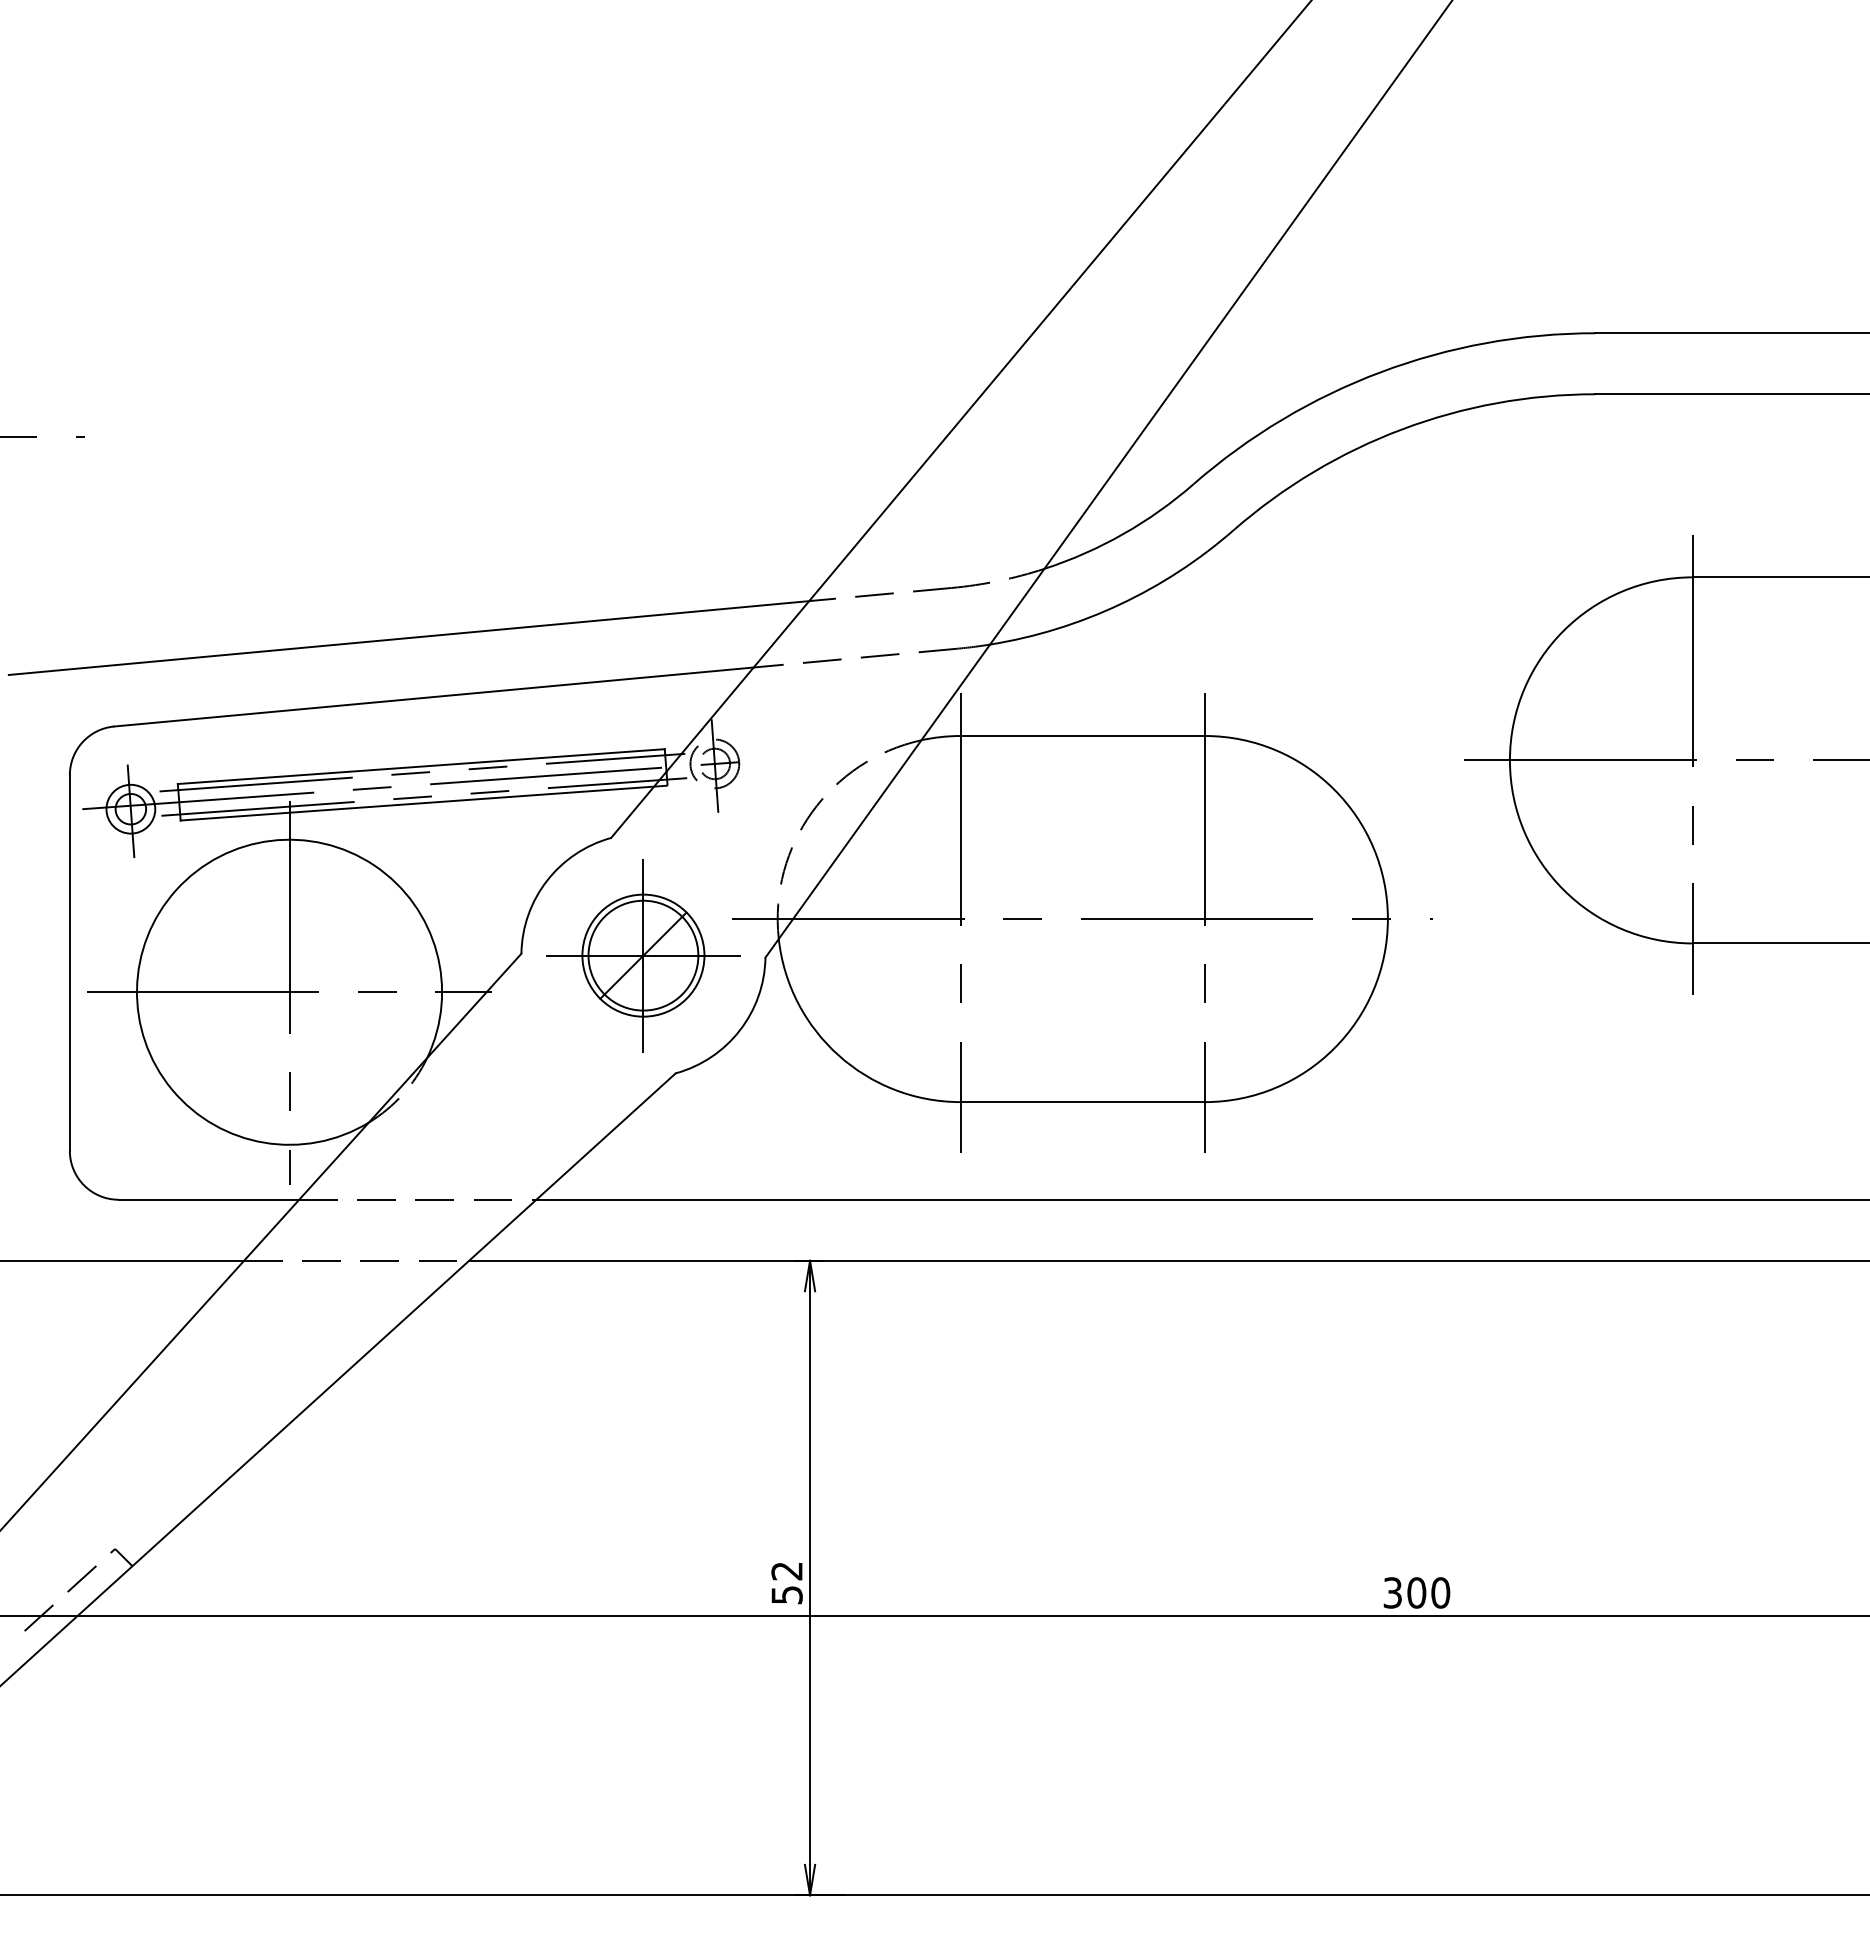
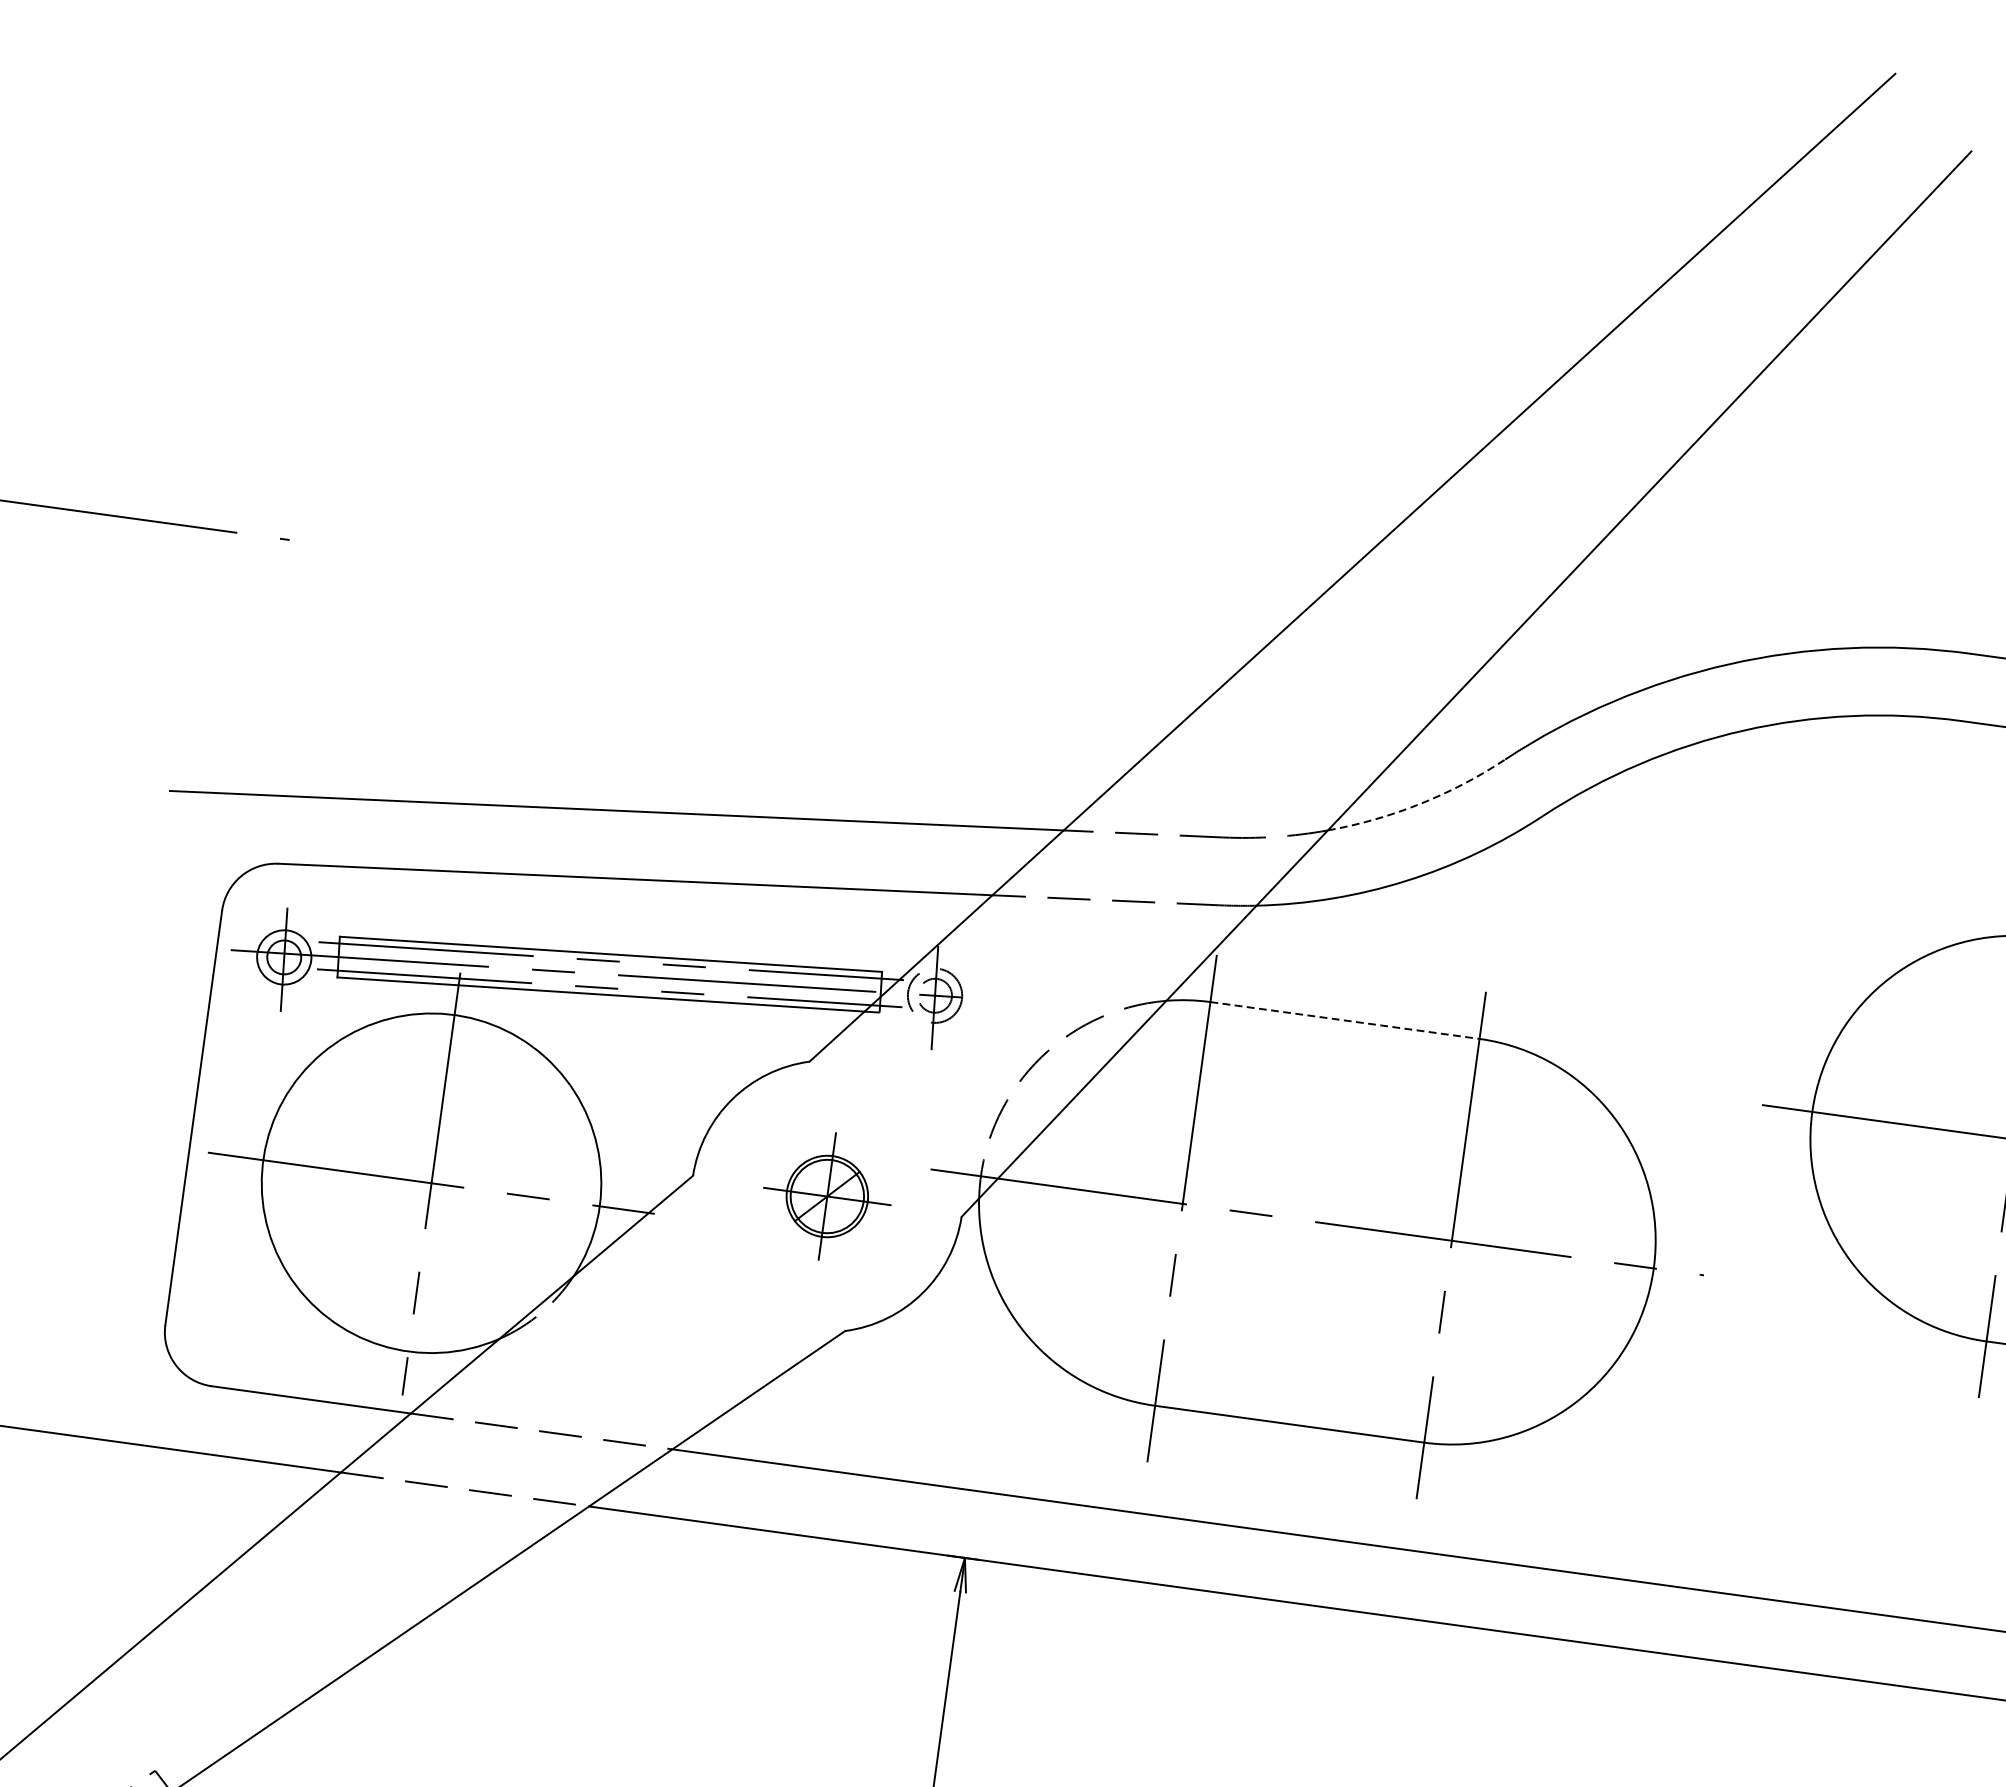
arc: (1123, 534) -> (1420, 804), solid -> dashed
line: (1083, 736) -> (1345, 1021), solid -> dashed
part: (643, 955) -> (827, 1196), size x0.6

